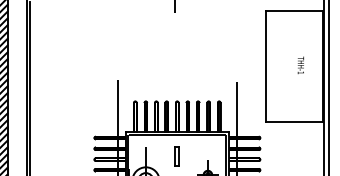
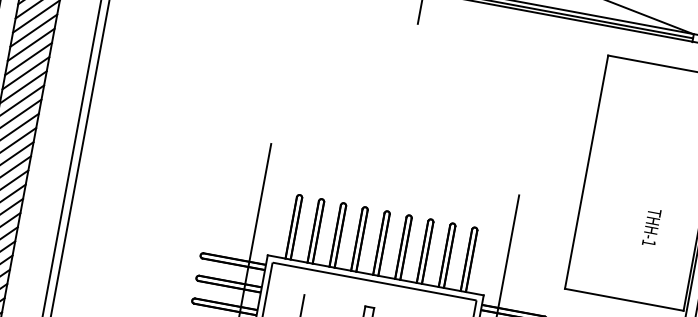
text: (300, 64) -> (651, 225), moved

